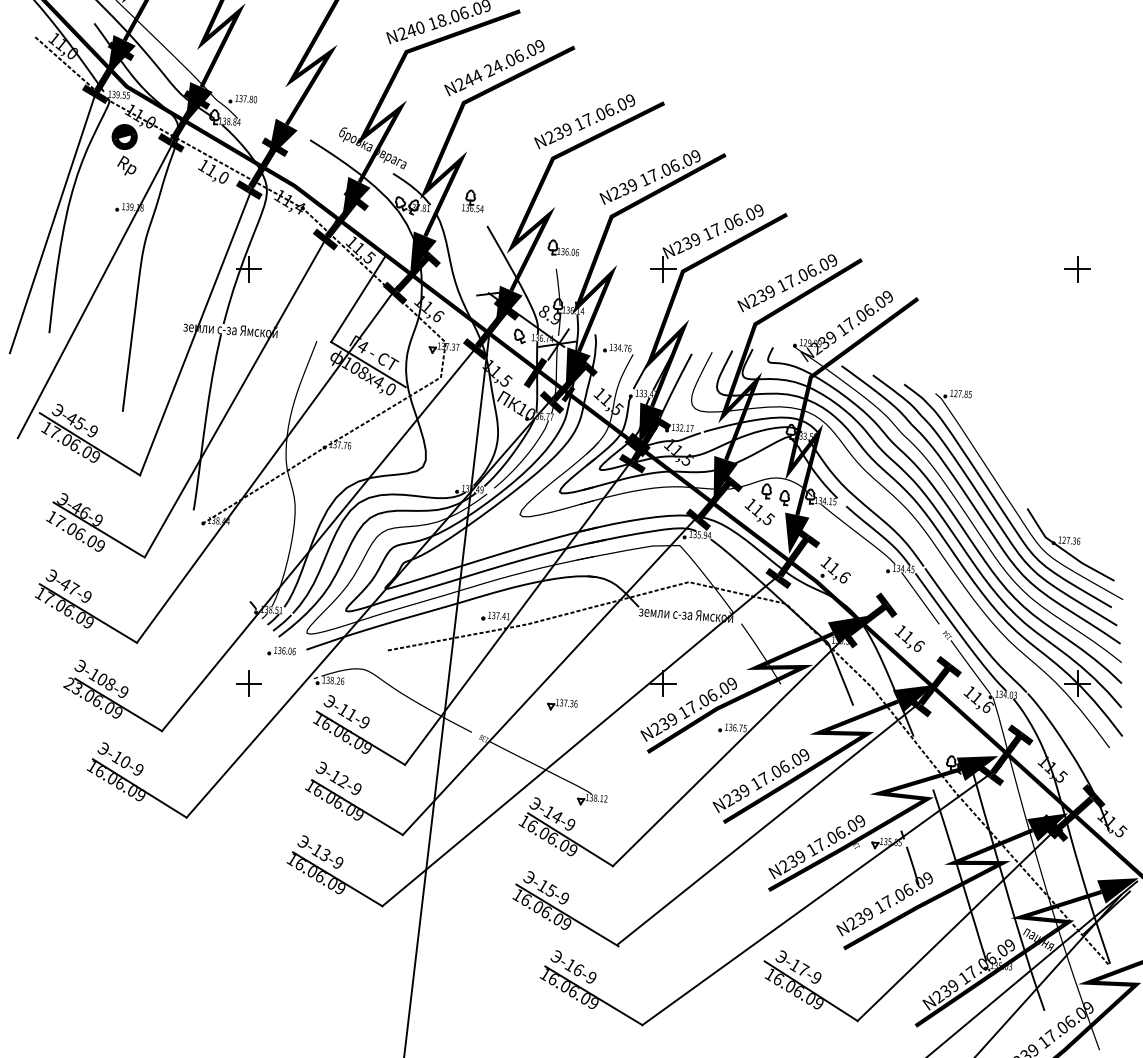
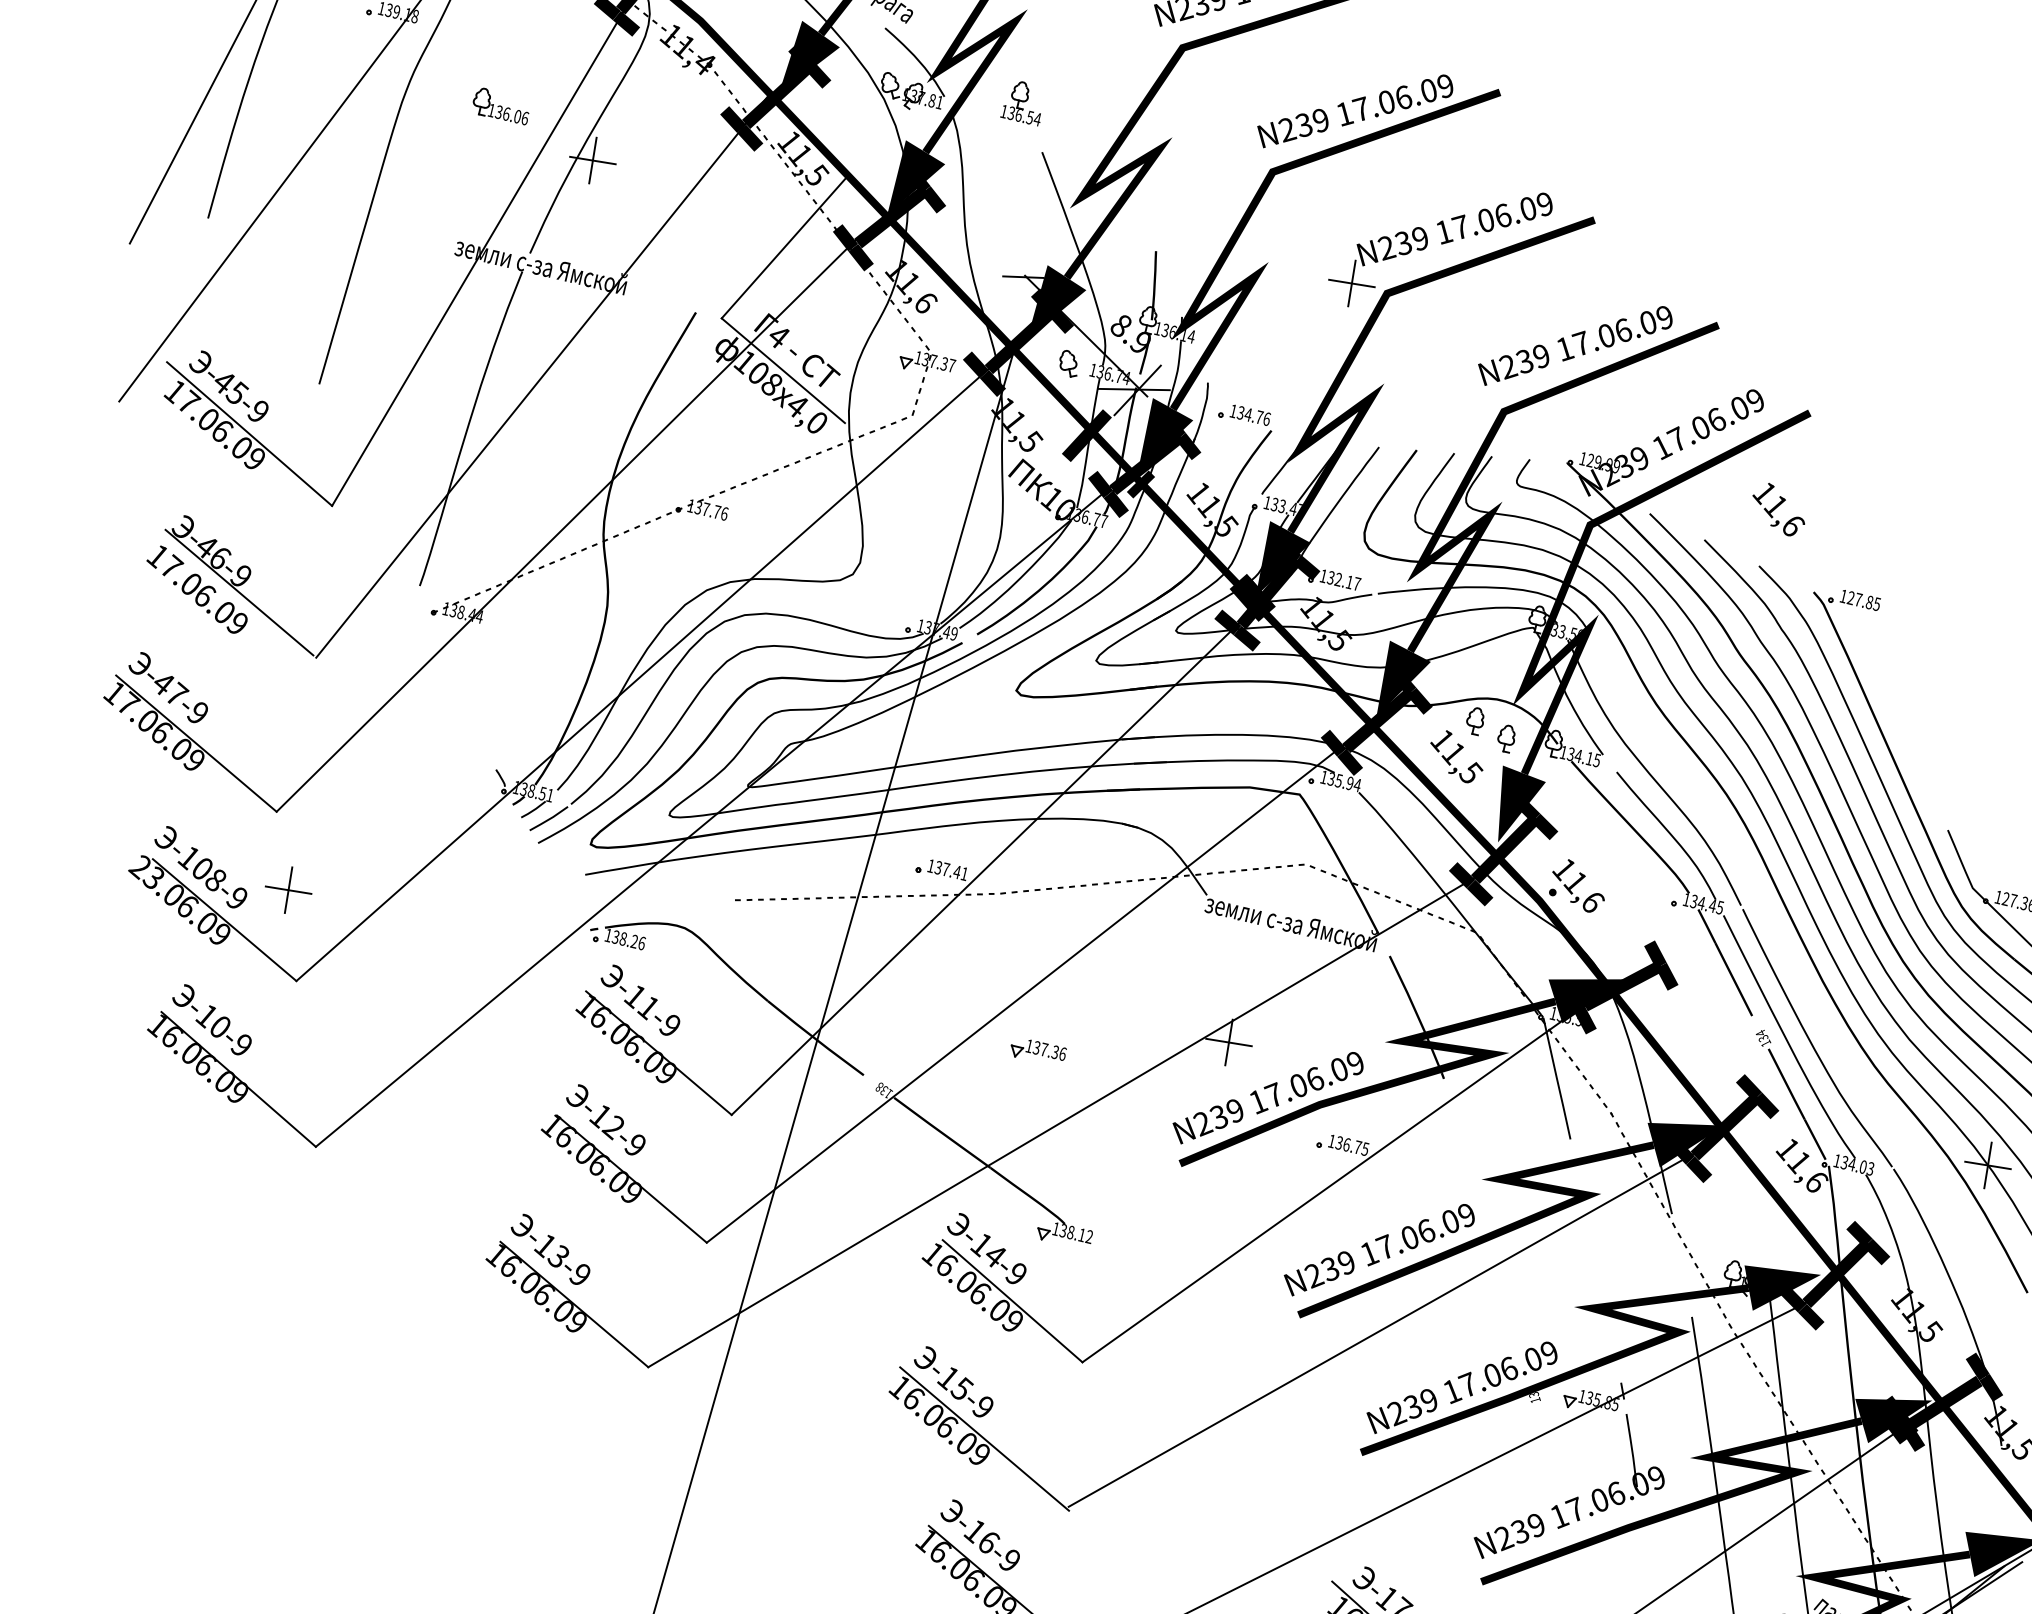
part: (562, 247) -> (499, 104), moved
text: (909, 638) -> (1778, 509), moved
part: (281, 650) -> (539, 868), removed
part: (248, 683) -> (287, 890), moved

